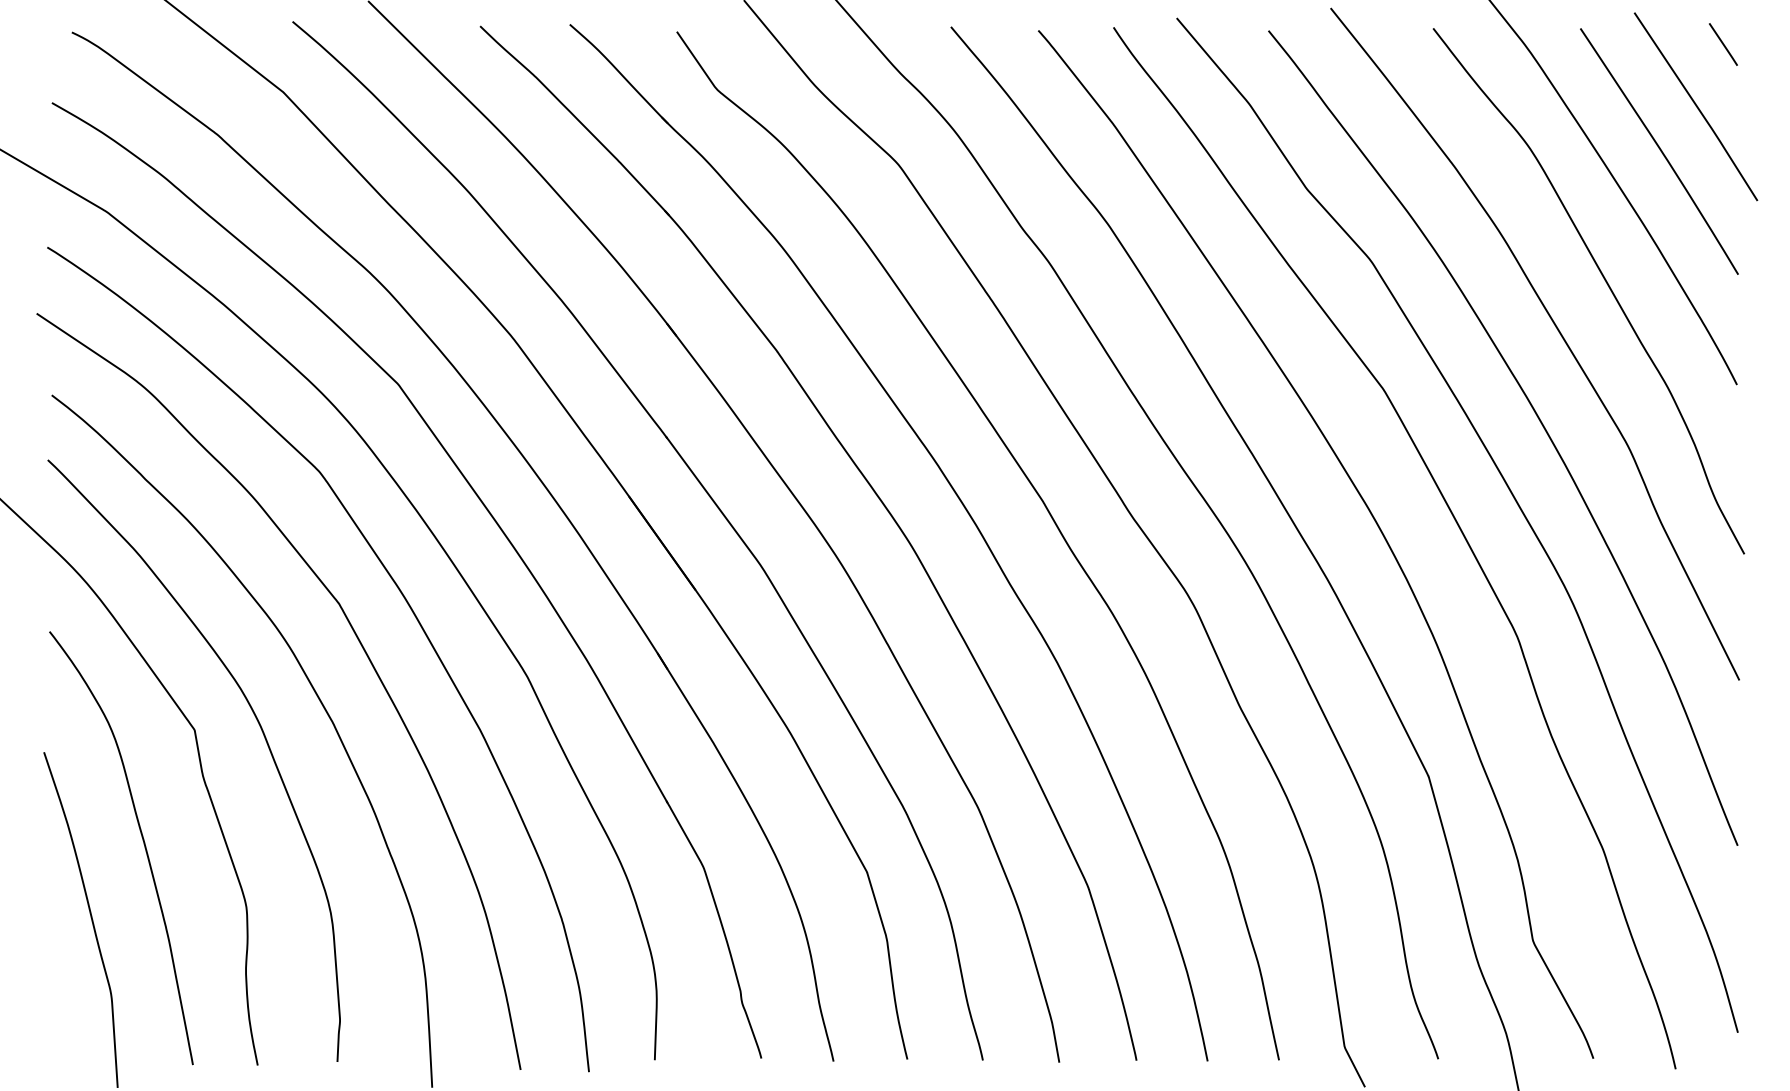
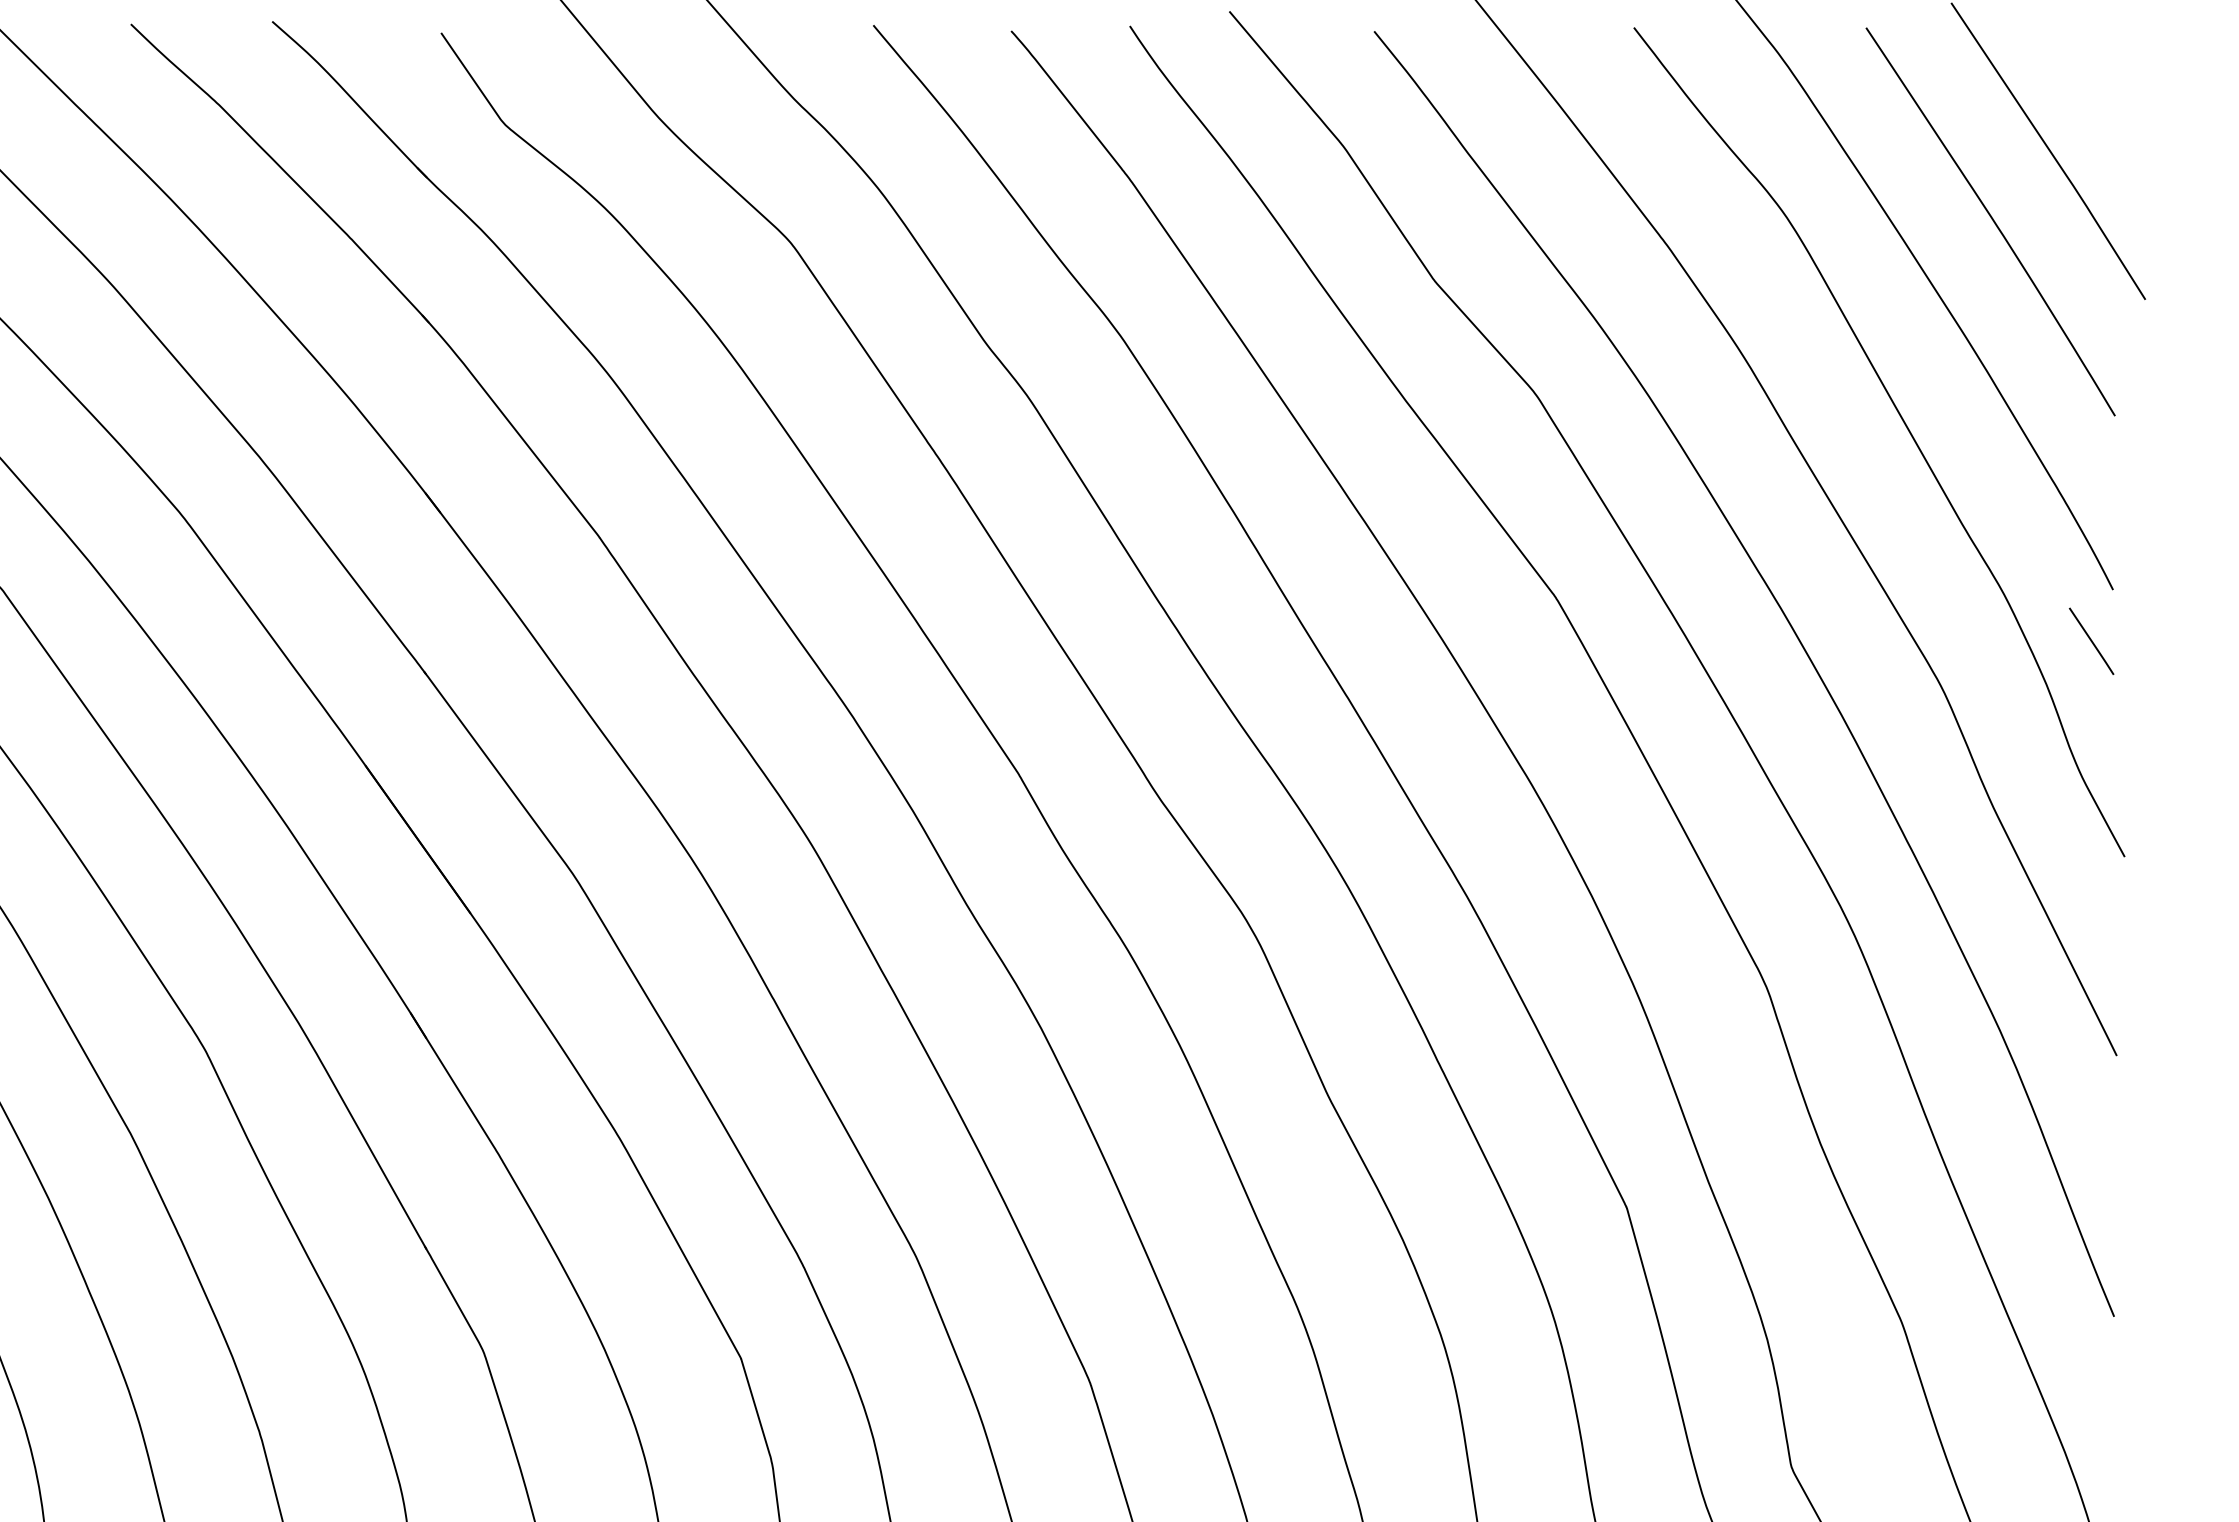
line: (1723, 44) -> (2091, 641), moved

